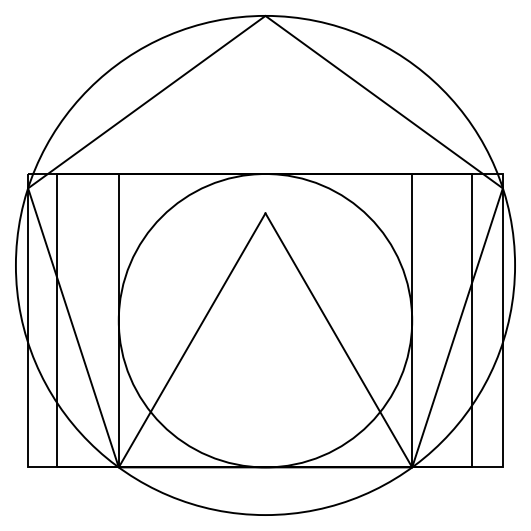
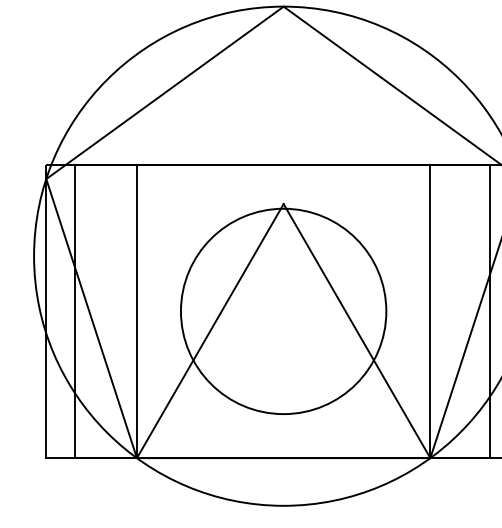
circle: (265, 320) -> (283, 311), size x0.7

